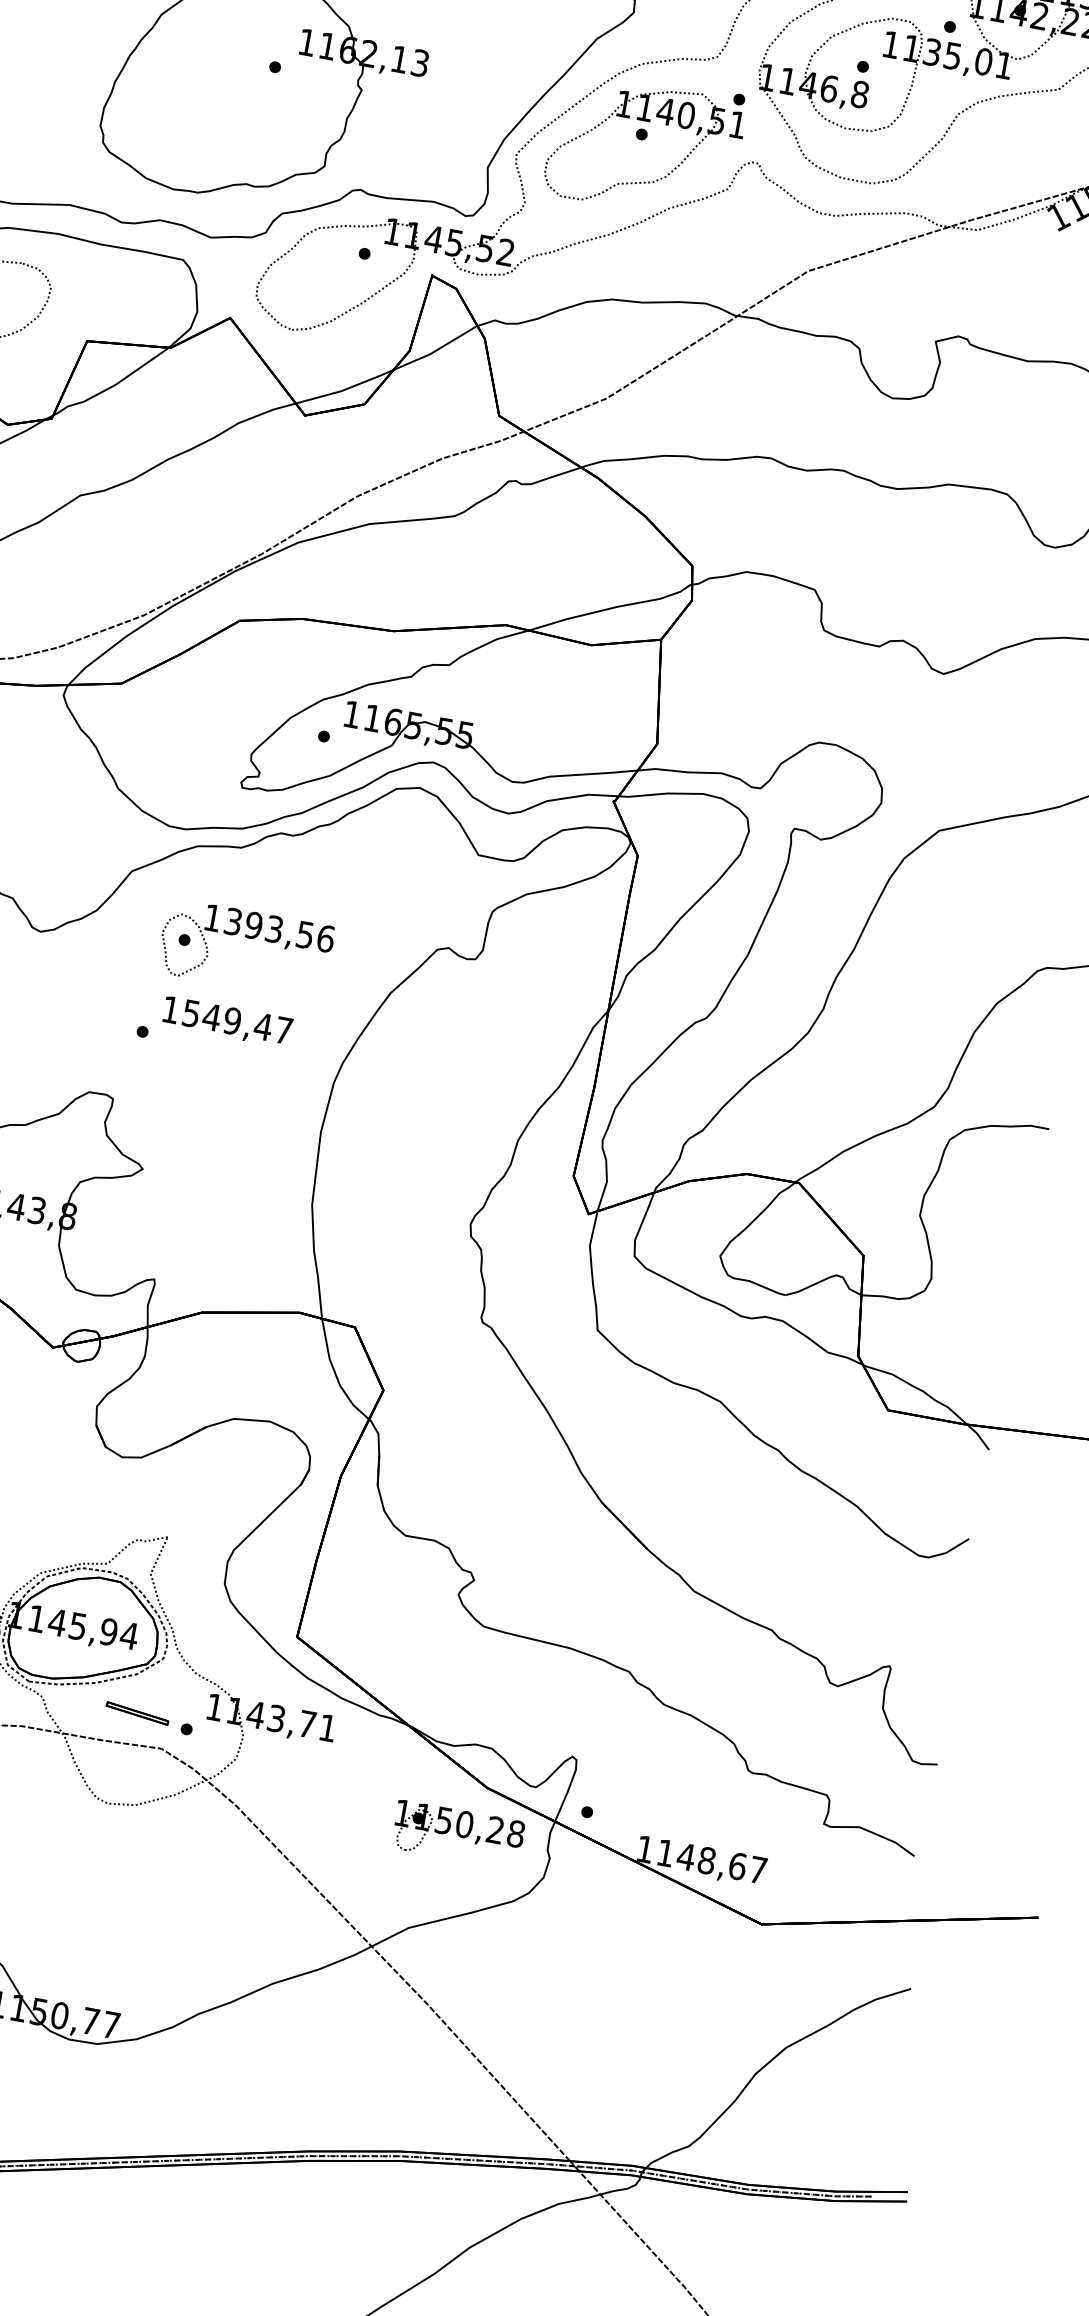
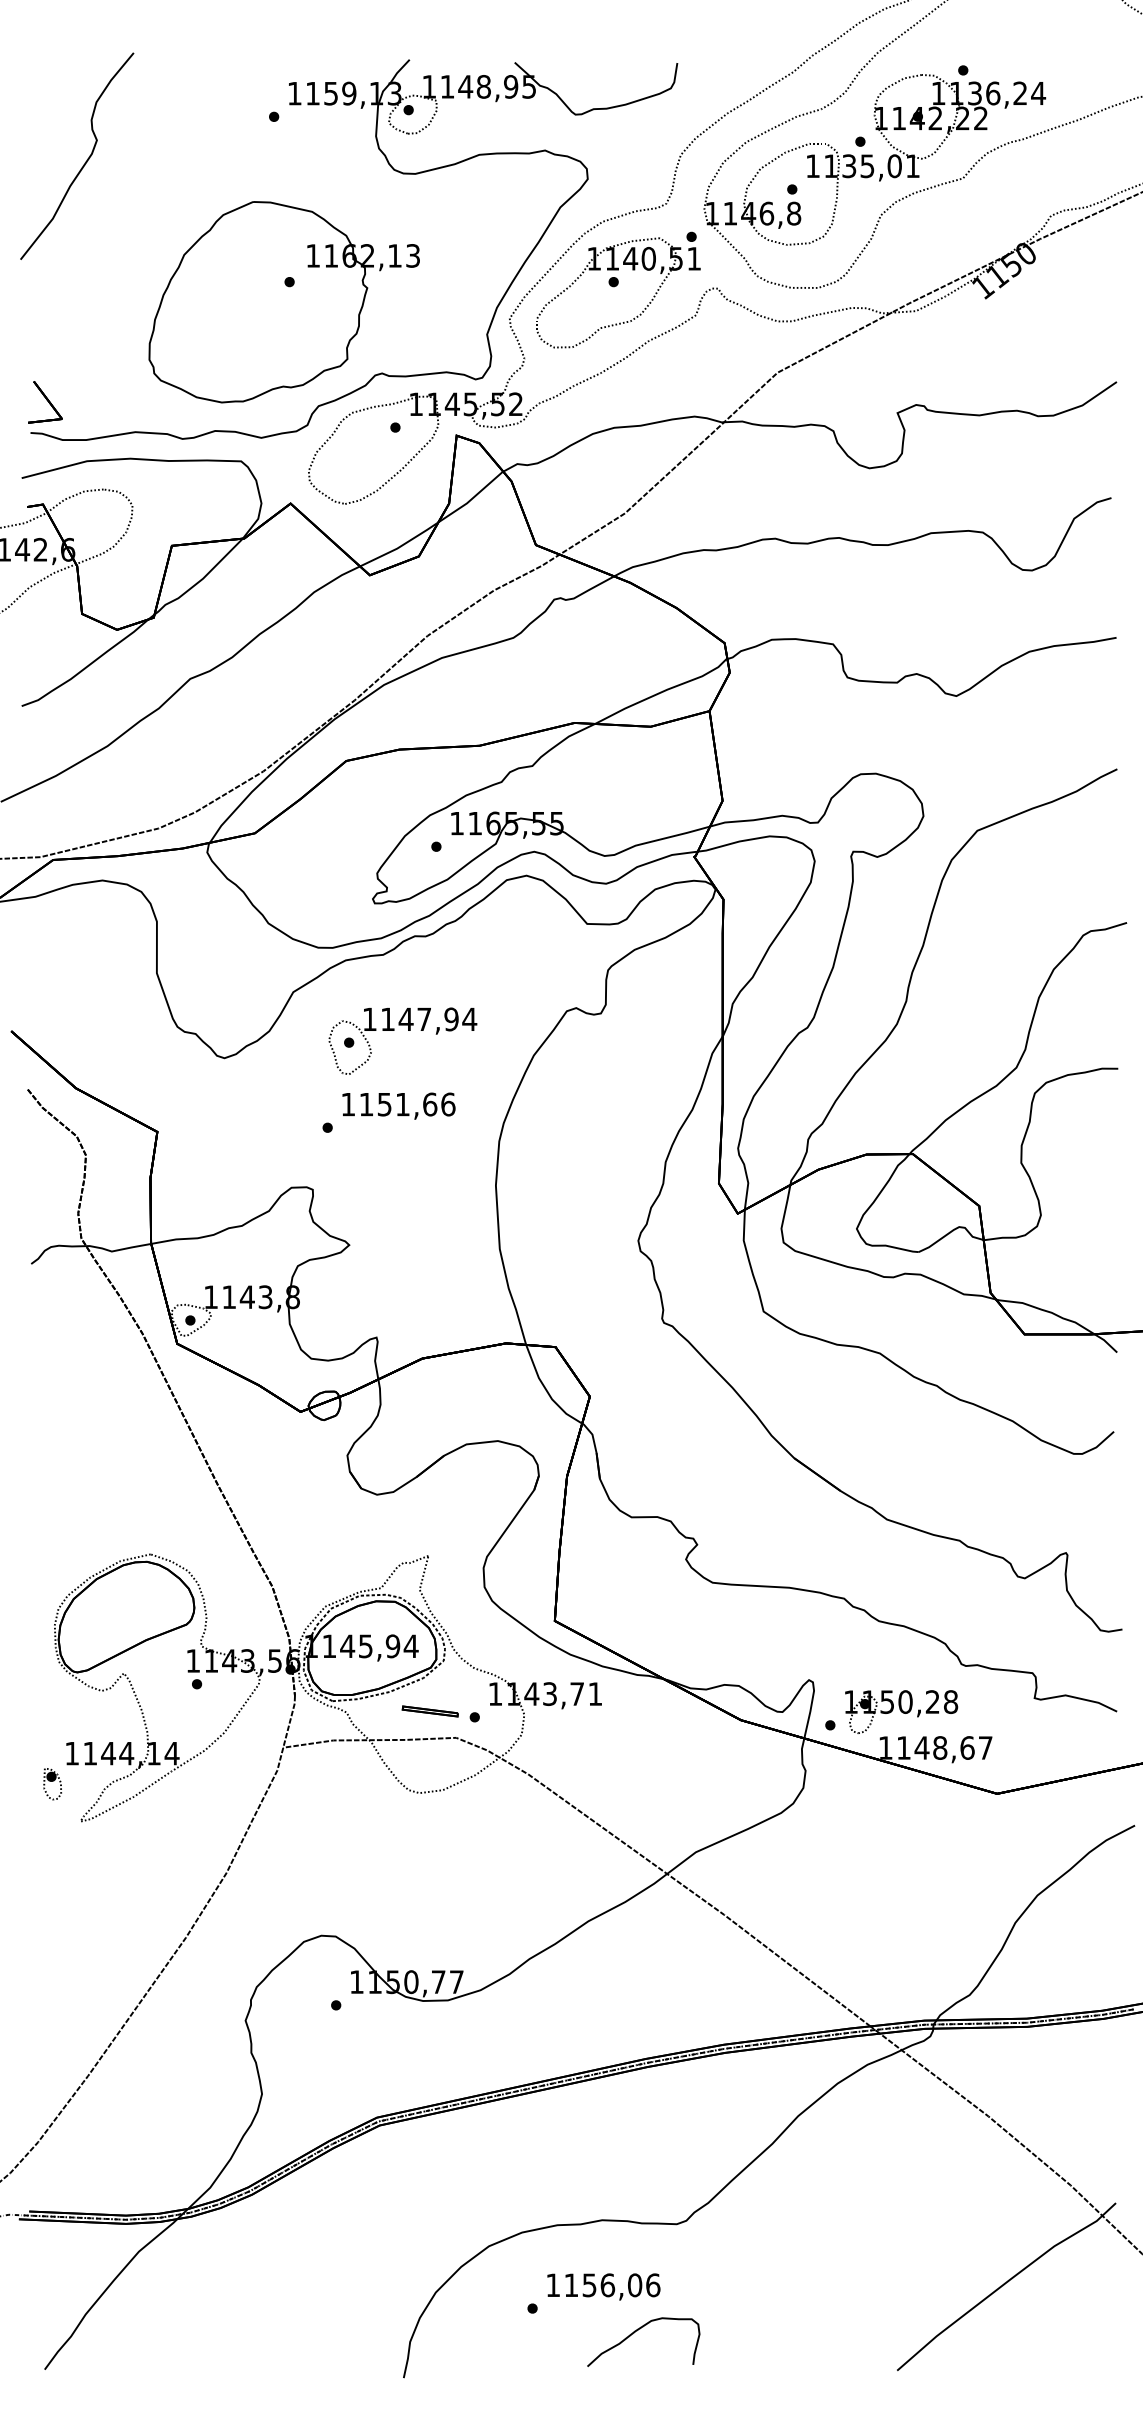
text: (280, 930) -> (429, 1019), 1393,56 -> 1147,94
text: (237, 1022) -> (407, 1104), 1549,47 -> 1151,66
part: (458, 1834) -> (901, 1711), moved

